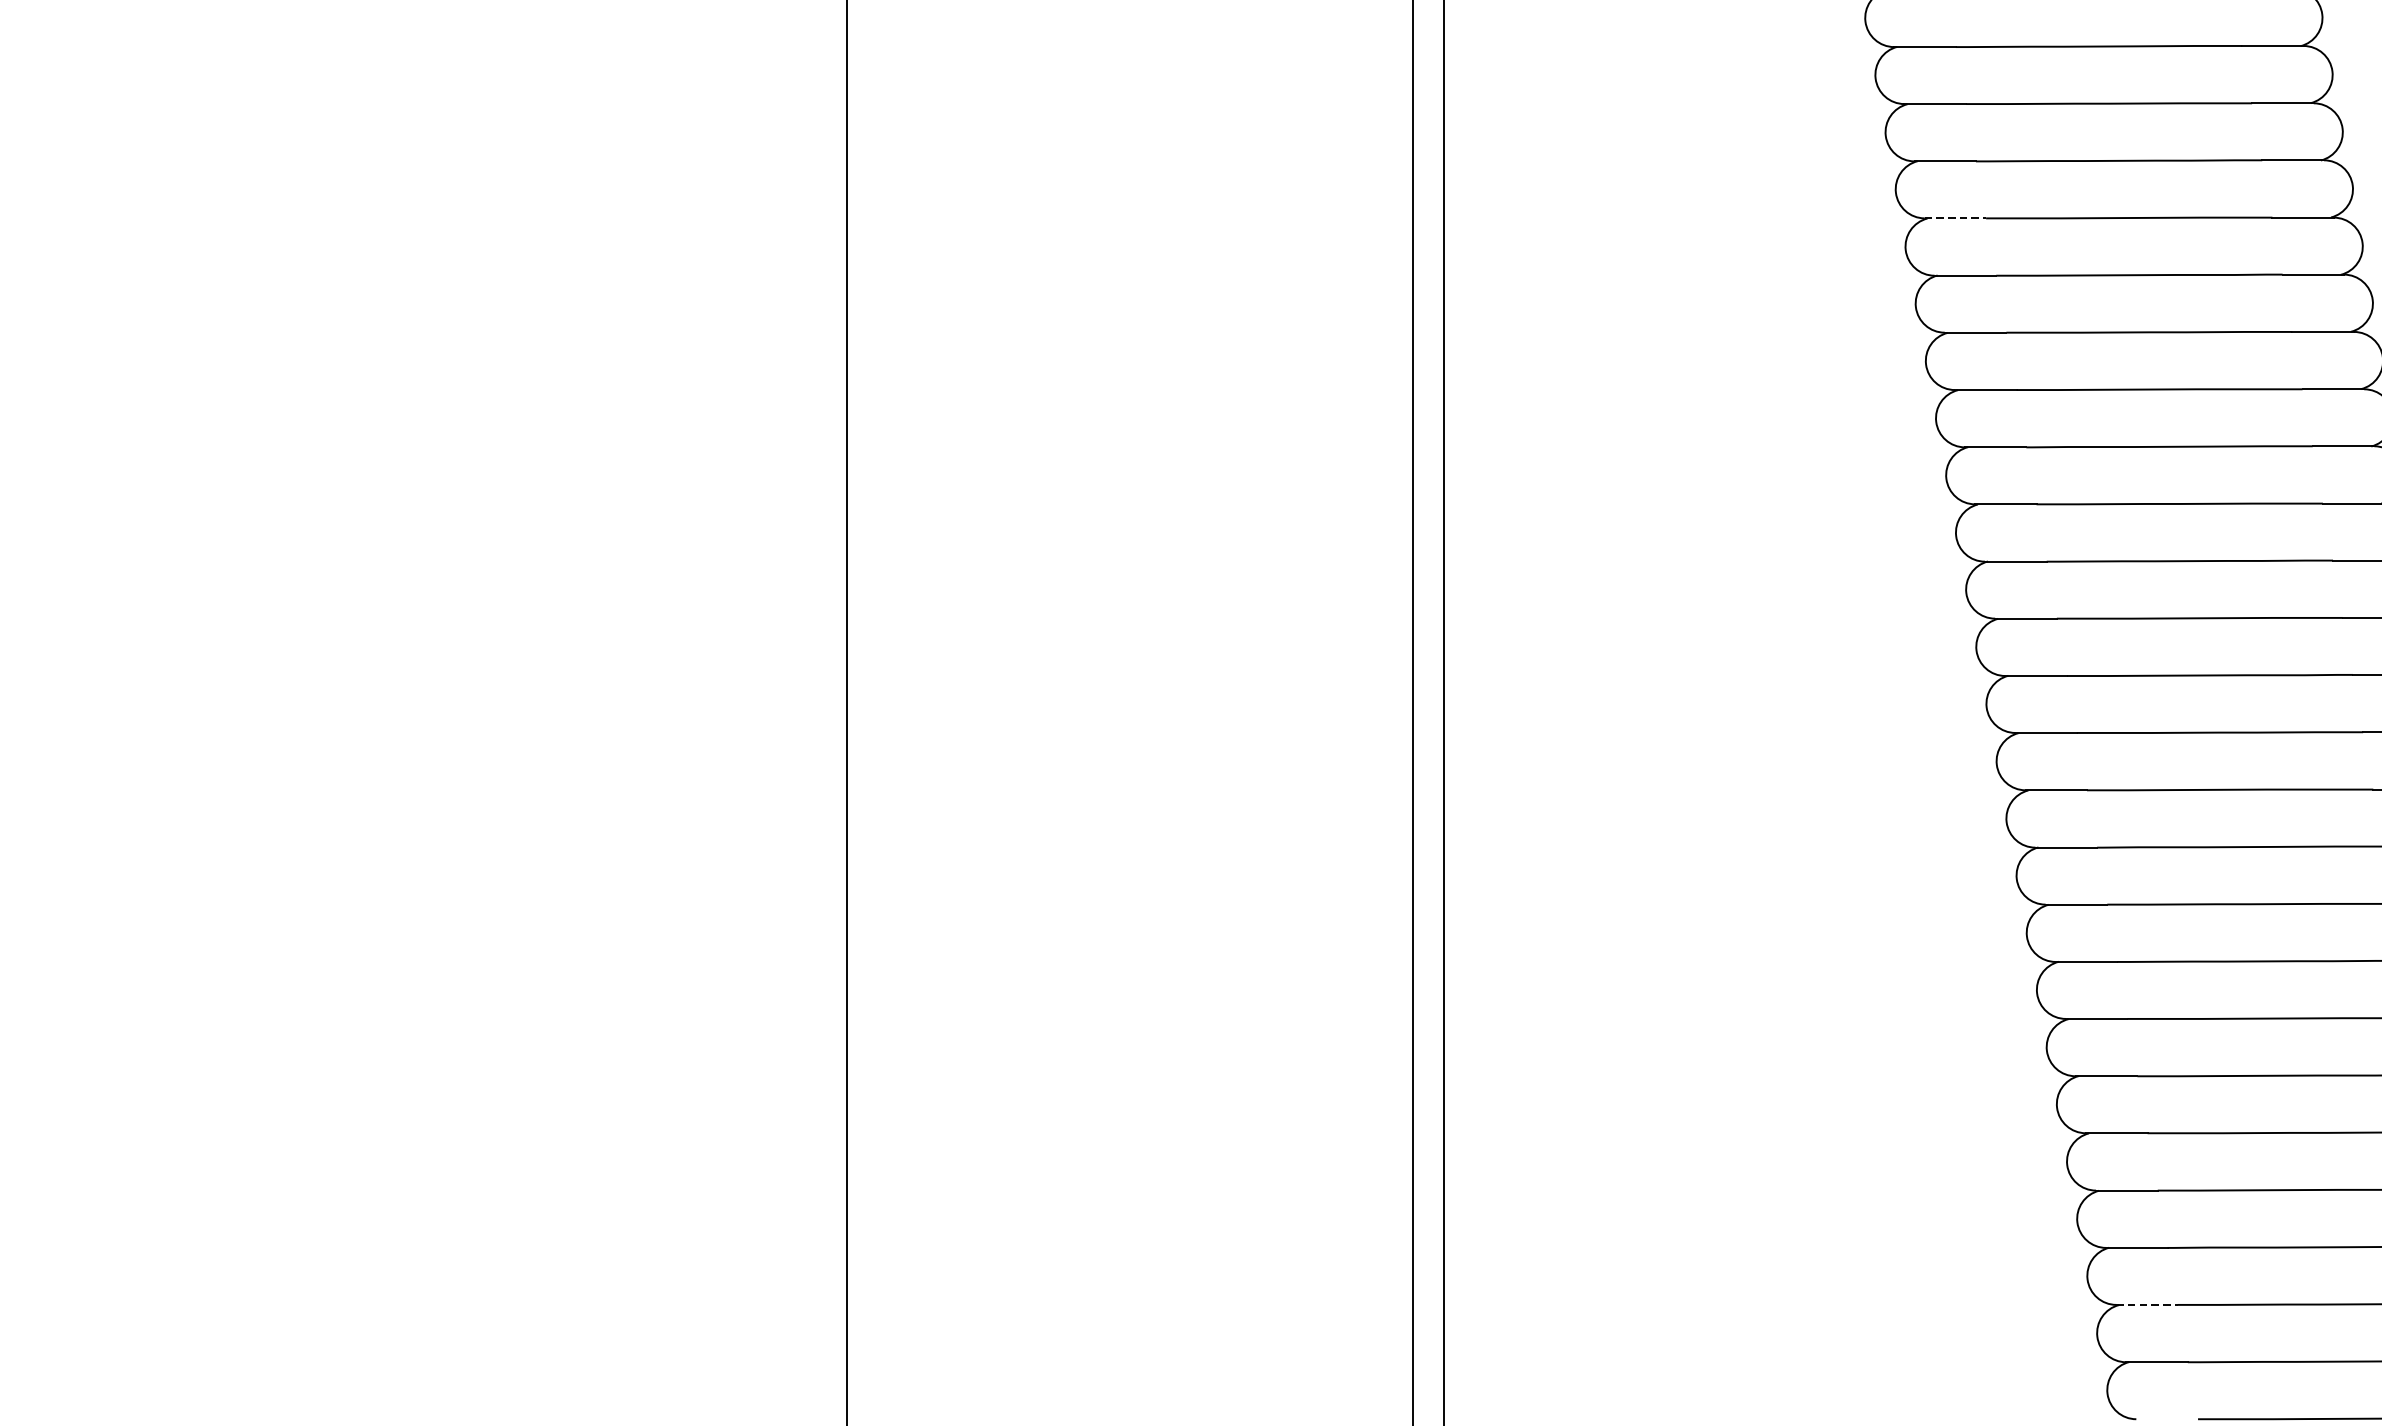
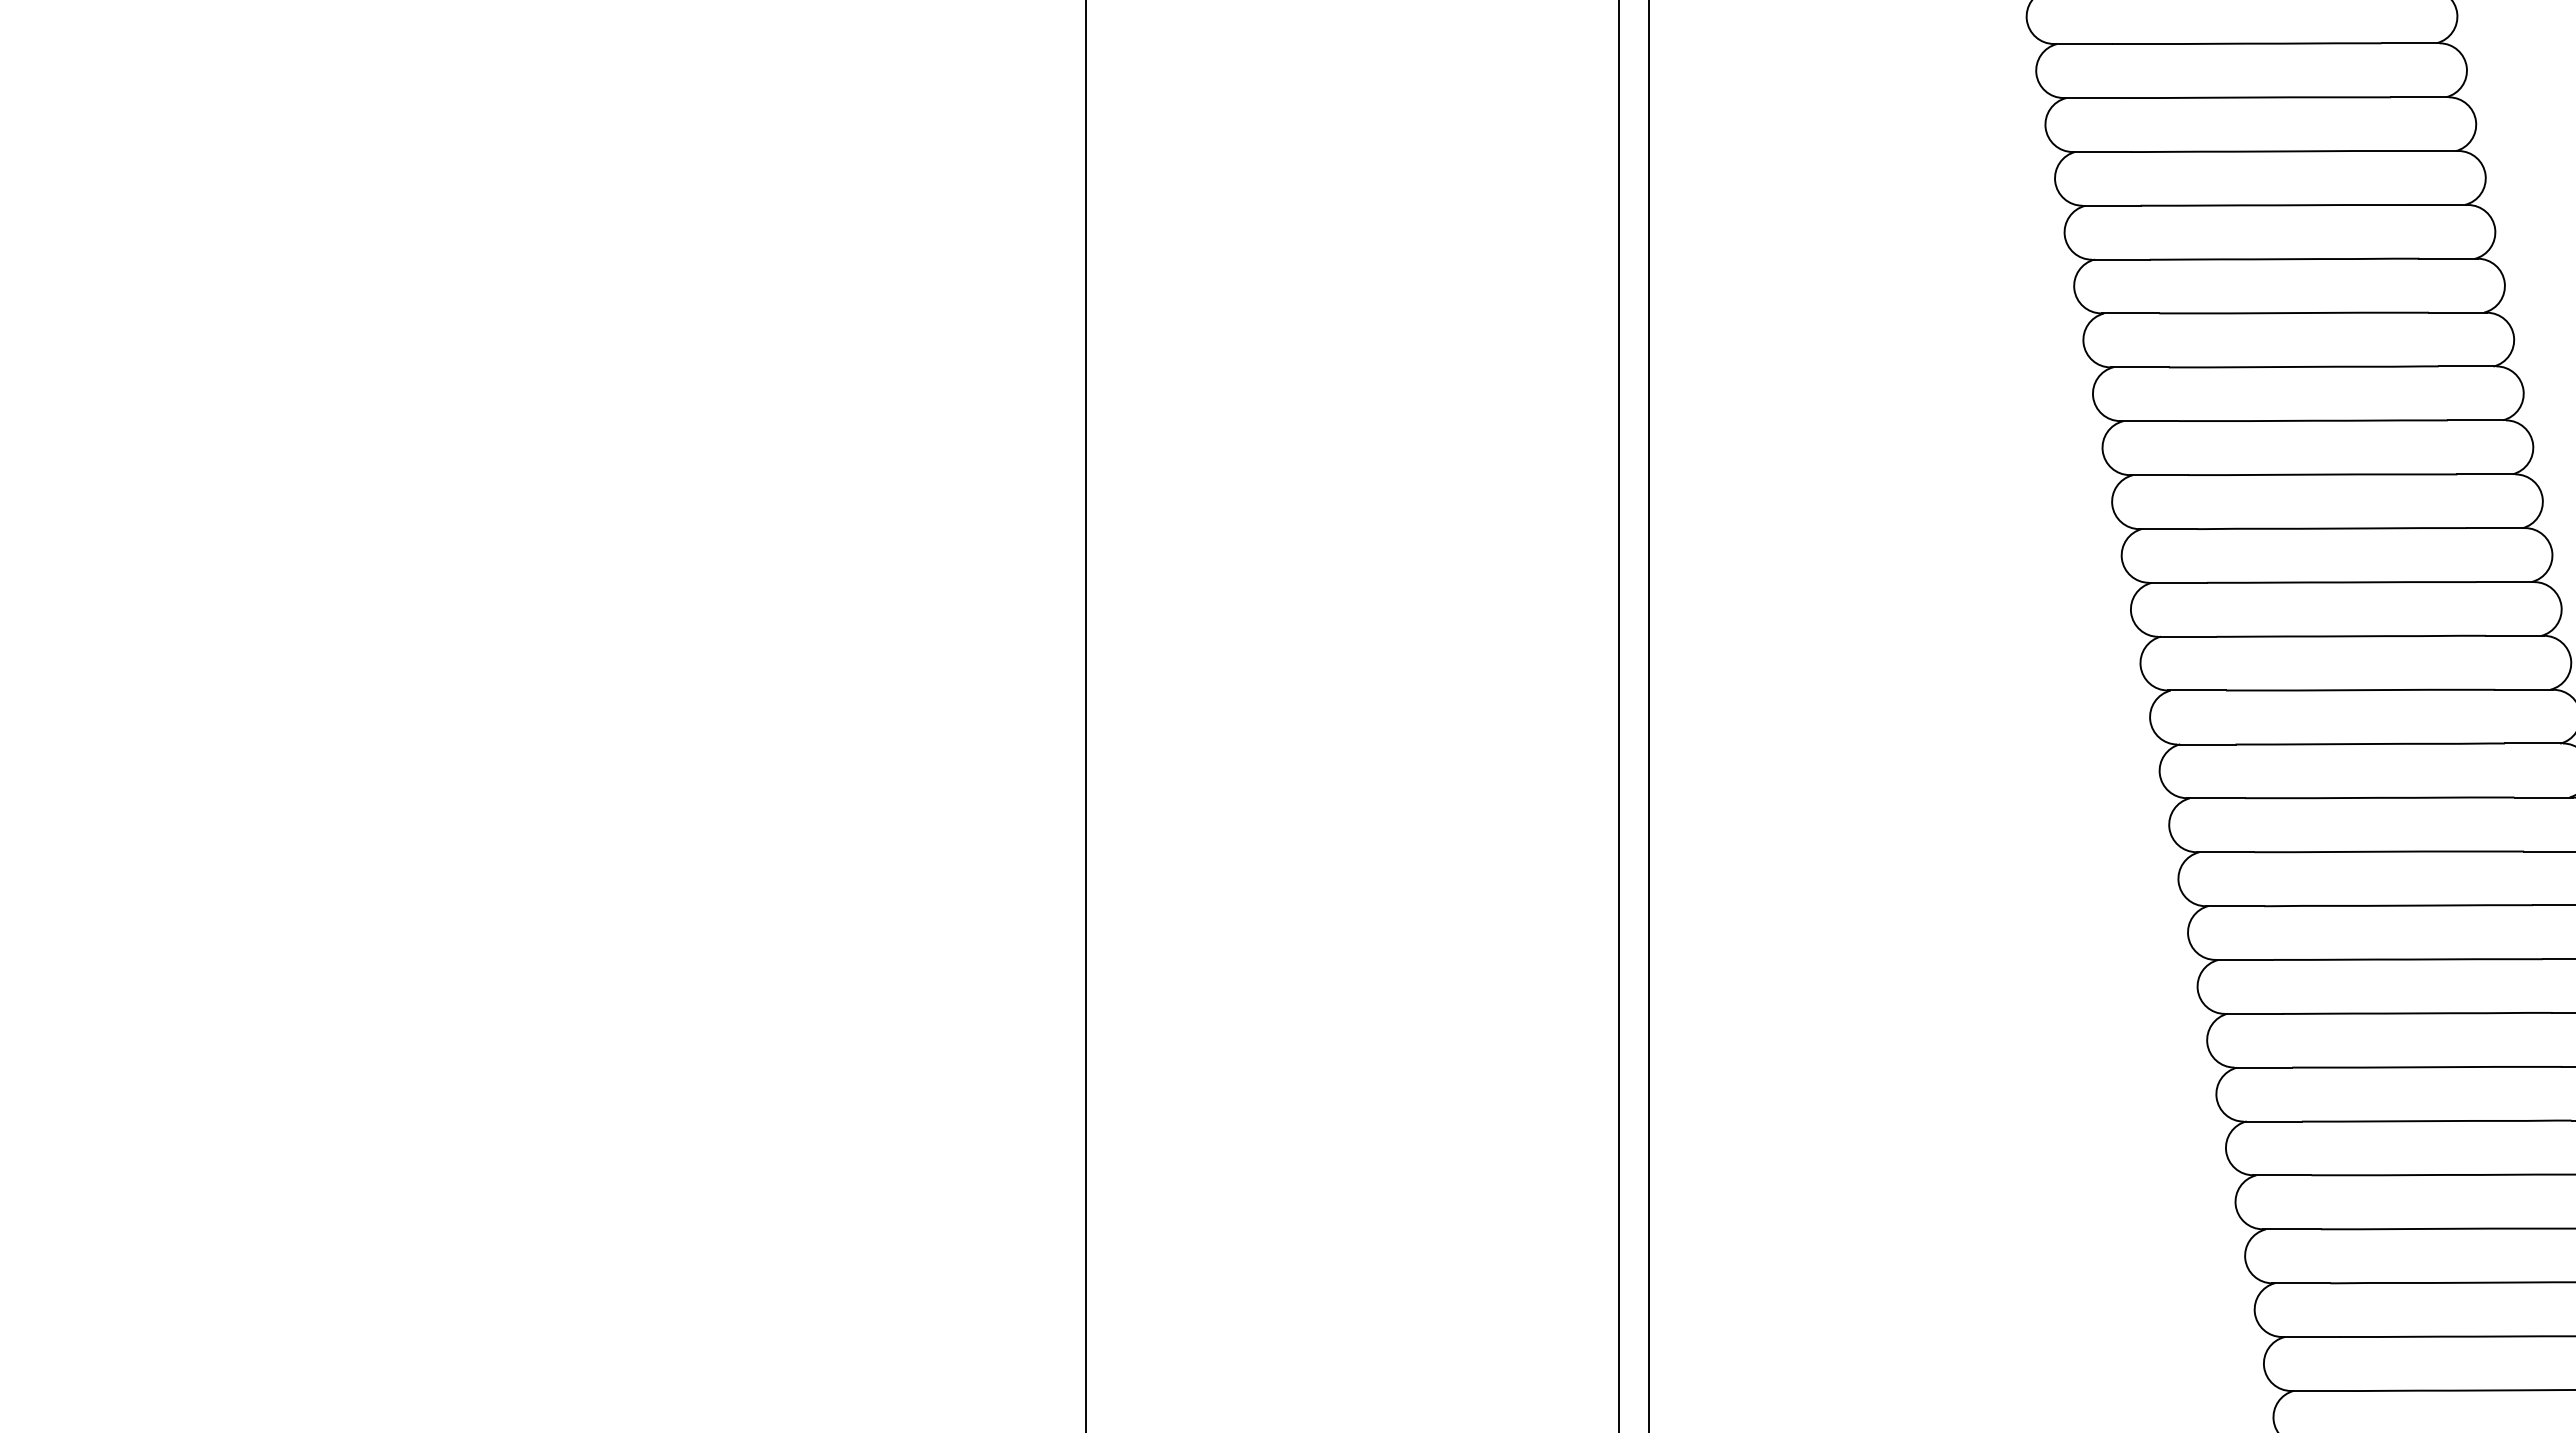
line: (1955, 218) -> (2130, 313), dashed -> solid
line: (2146, 1304) -> (2310, 1336), dashed -> solid

